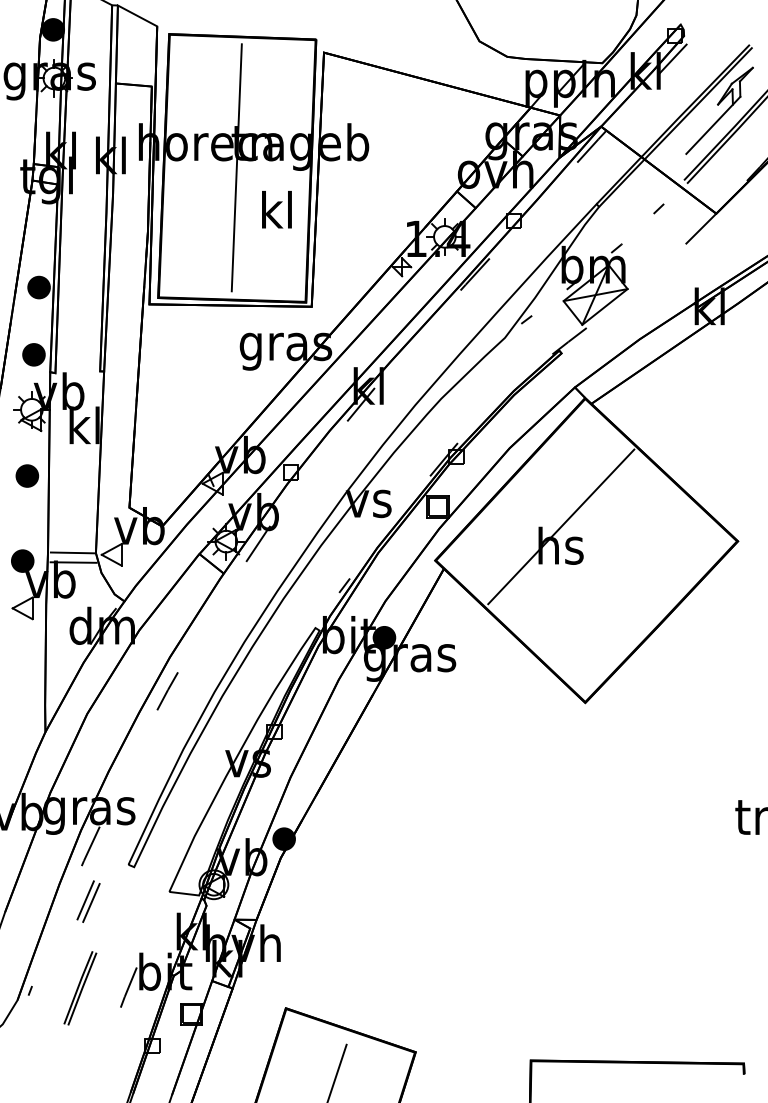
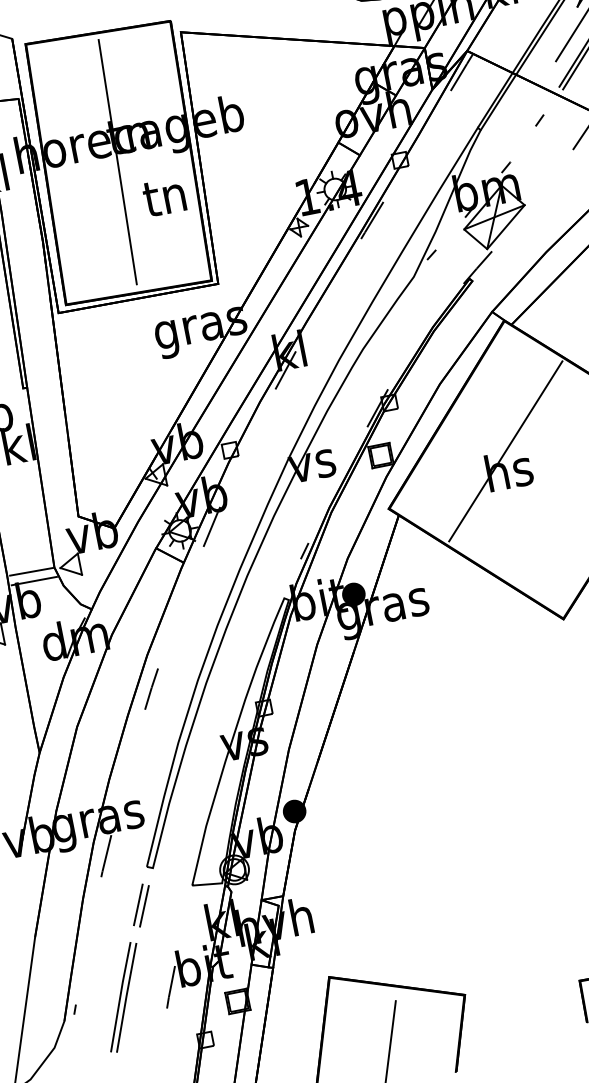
text: (275, 209) -> (163, 195), kl -> tn
part: (88, 901) -> (141, 905), moved
part: (80, 988) -> (123, 997), size x1.43

